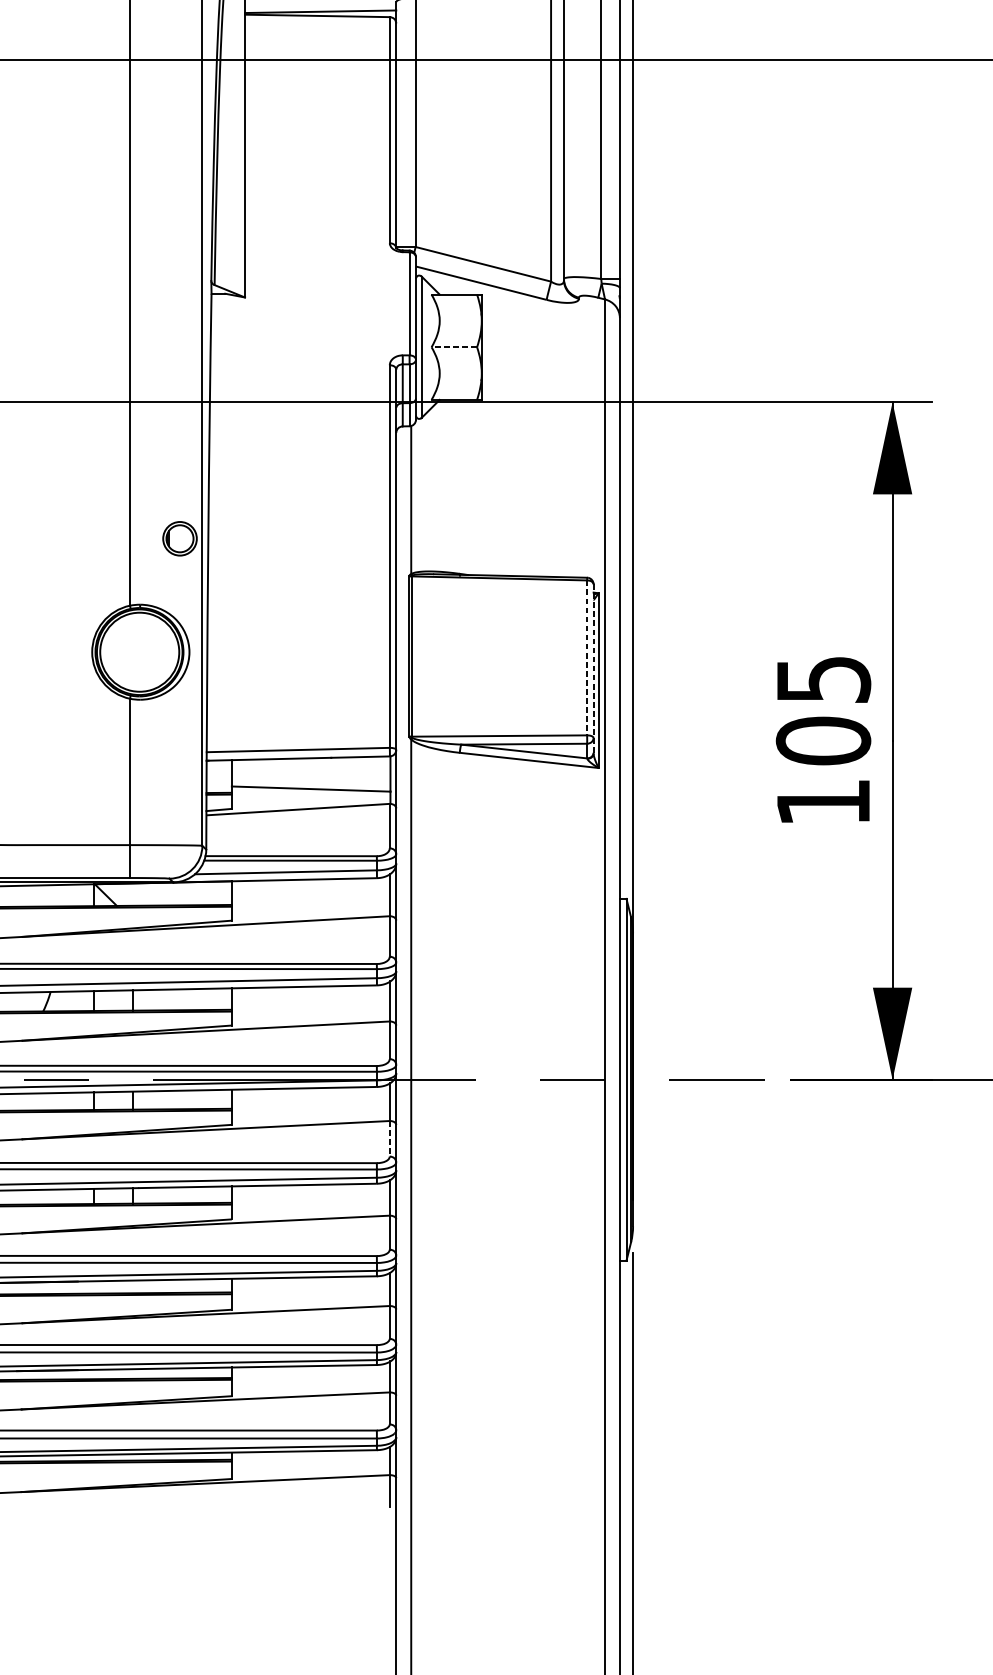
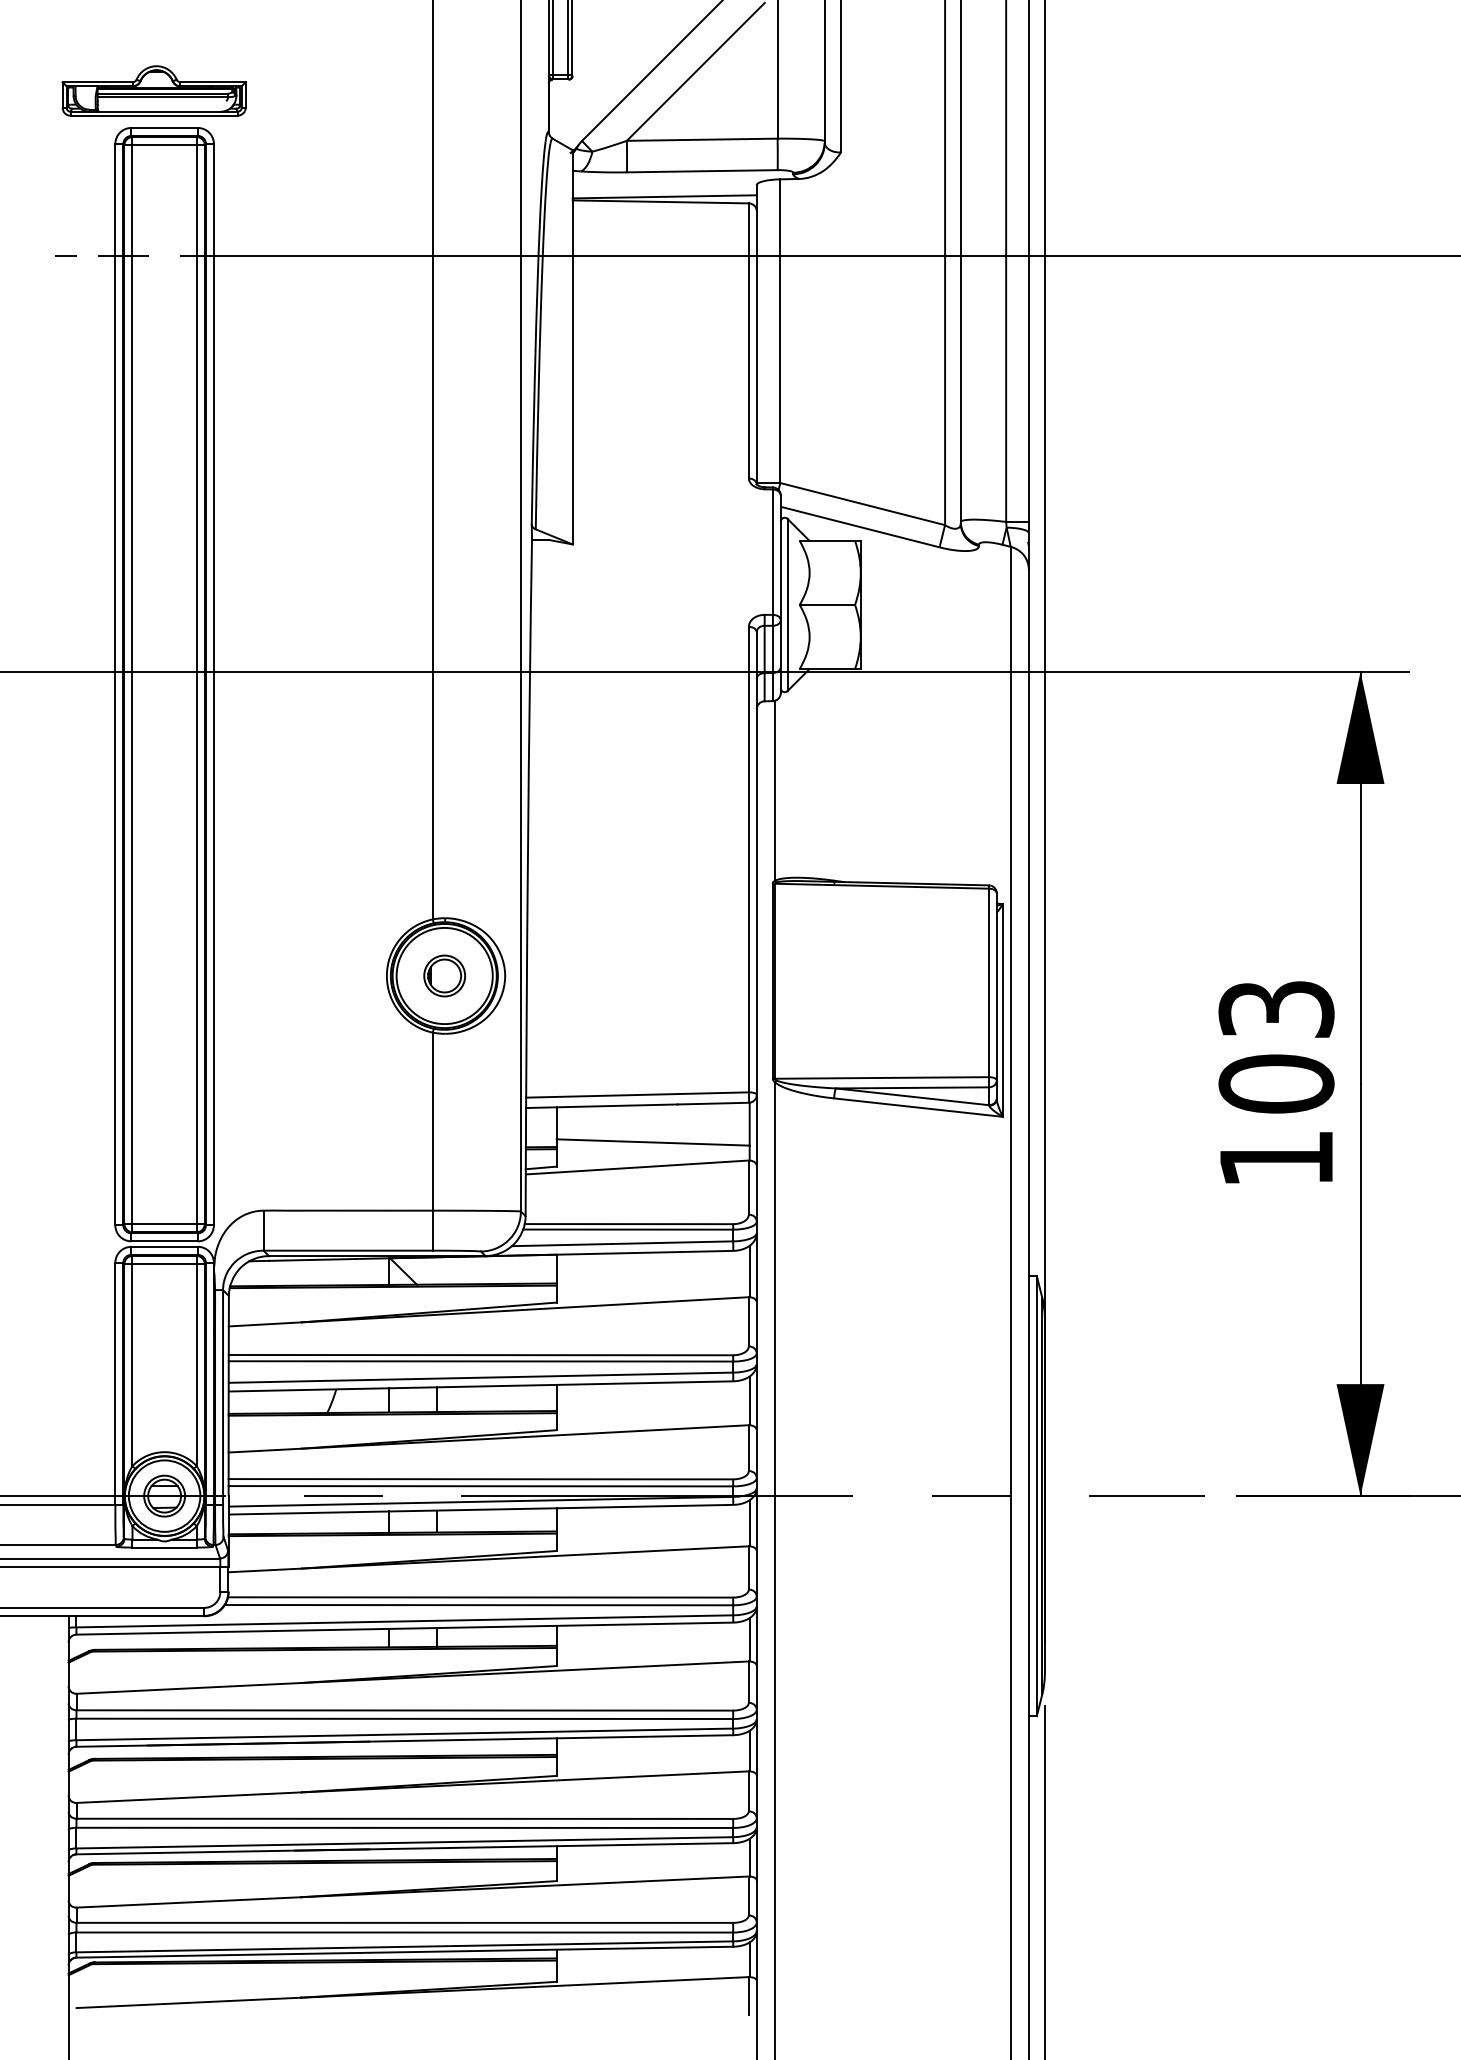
line: (454, 346) -> (827, 604), dashed -> solid
part: (179, 538) -> (444, 975), moved
line: (586, 658) -> (988, 983), dashed -> solid
line: (593, 669) -> (996, 996), dashed -> solid
text: (823, 679) -> (1276, 1009), 105 -> 103
line: (389, 1138) -> (748, 1567), dashed -> solid

